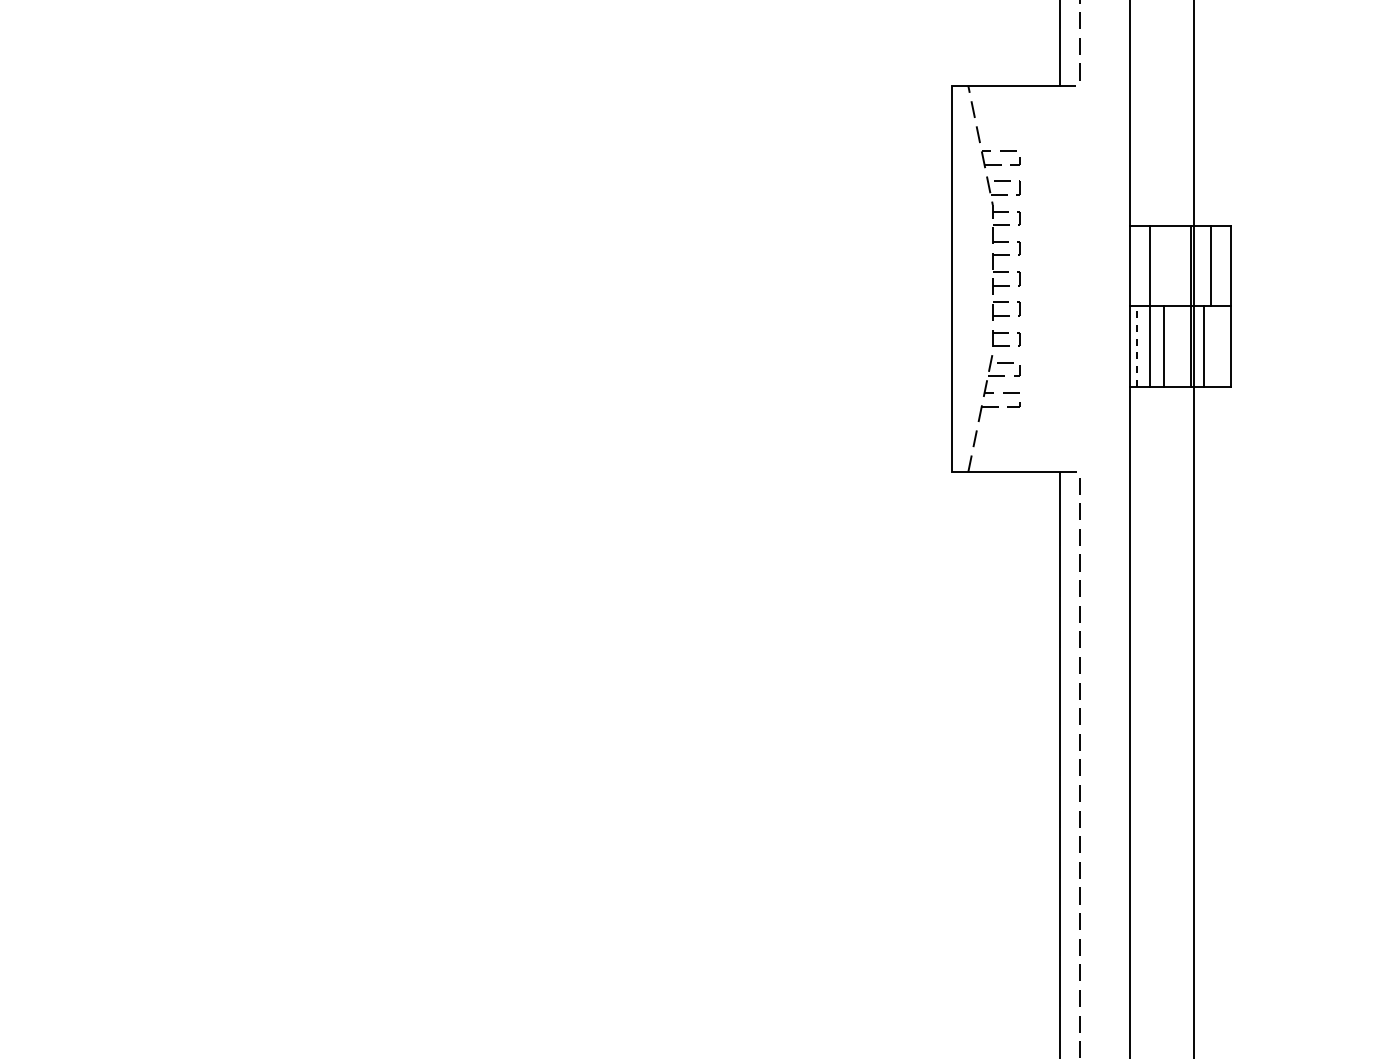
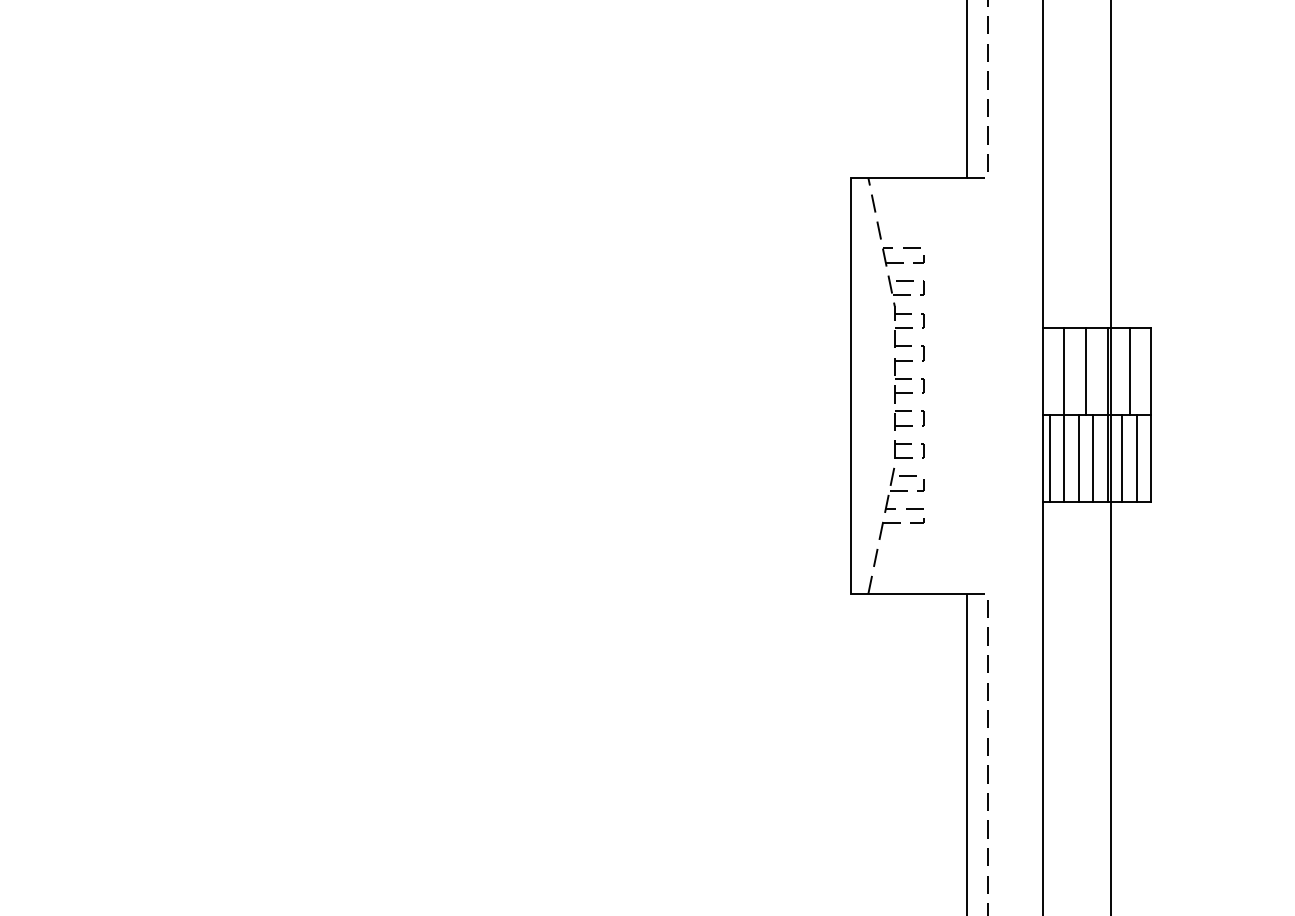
line: (1170, 265) -> (1086, 371), added
line: (1136, 346) -> (1049, 458), dashed -> solid
line: (1177, 346) -> (1093, 458), added
line: (1217, 346) -> (1136, 458), added

